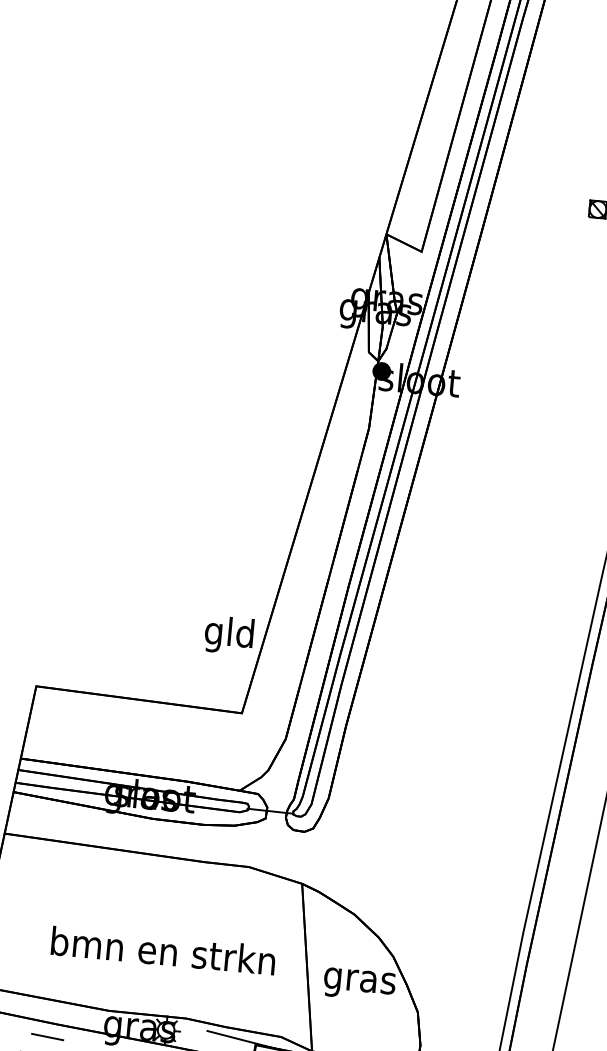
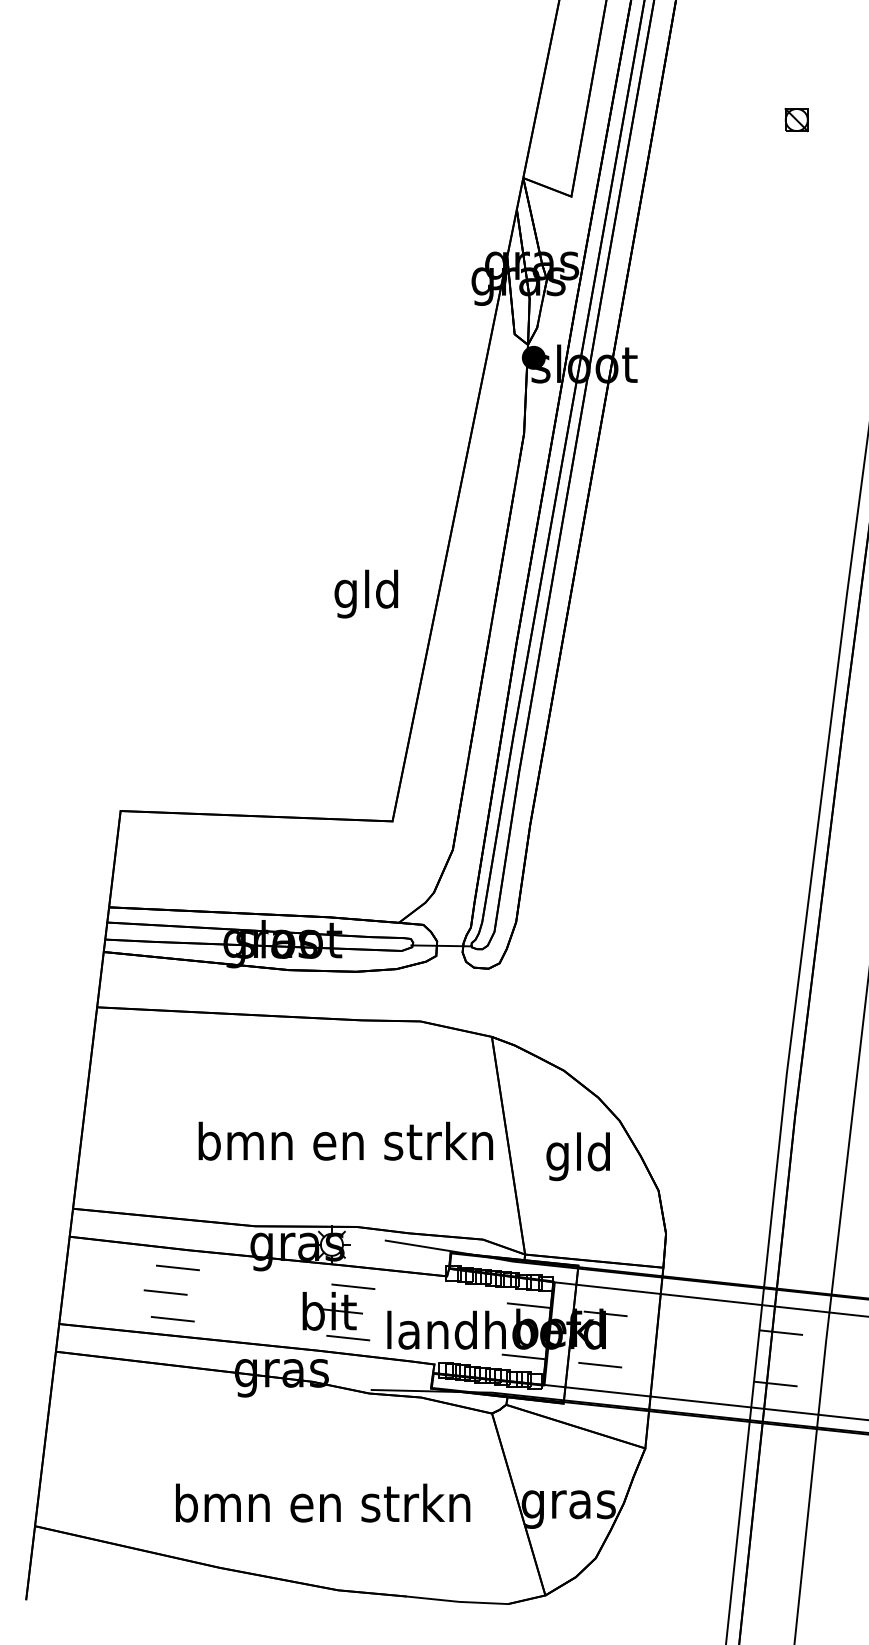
text: (229, 634) -> (366, 593), moved
text: (163, 950) -> (345, 1140), moved
text: (360, 980) -> (579, 1156), gras -> gld

